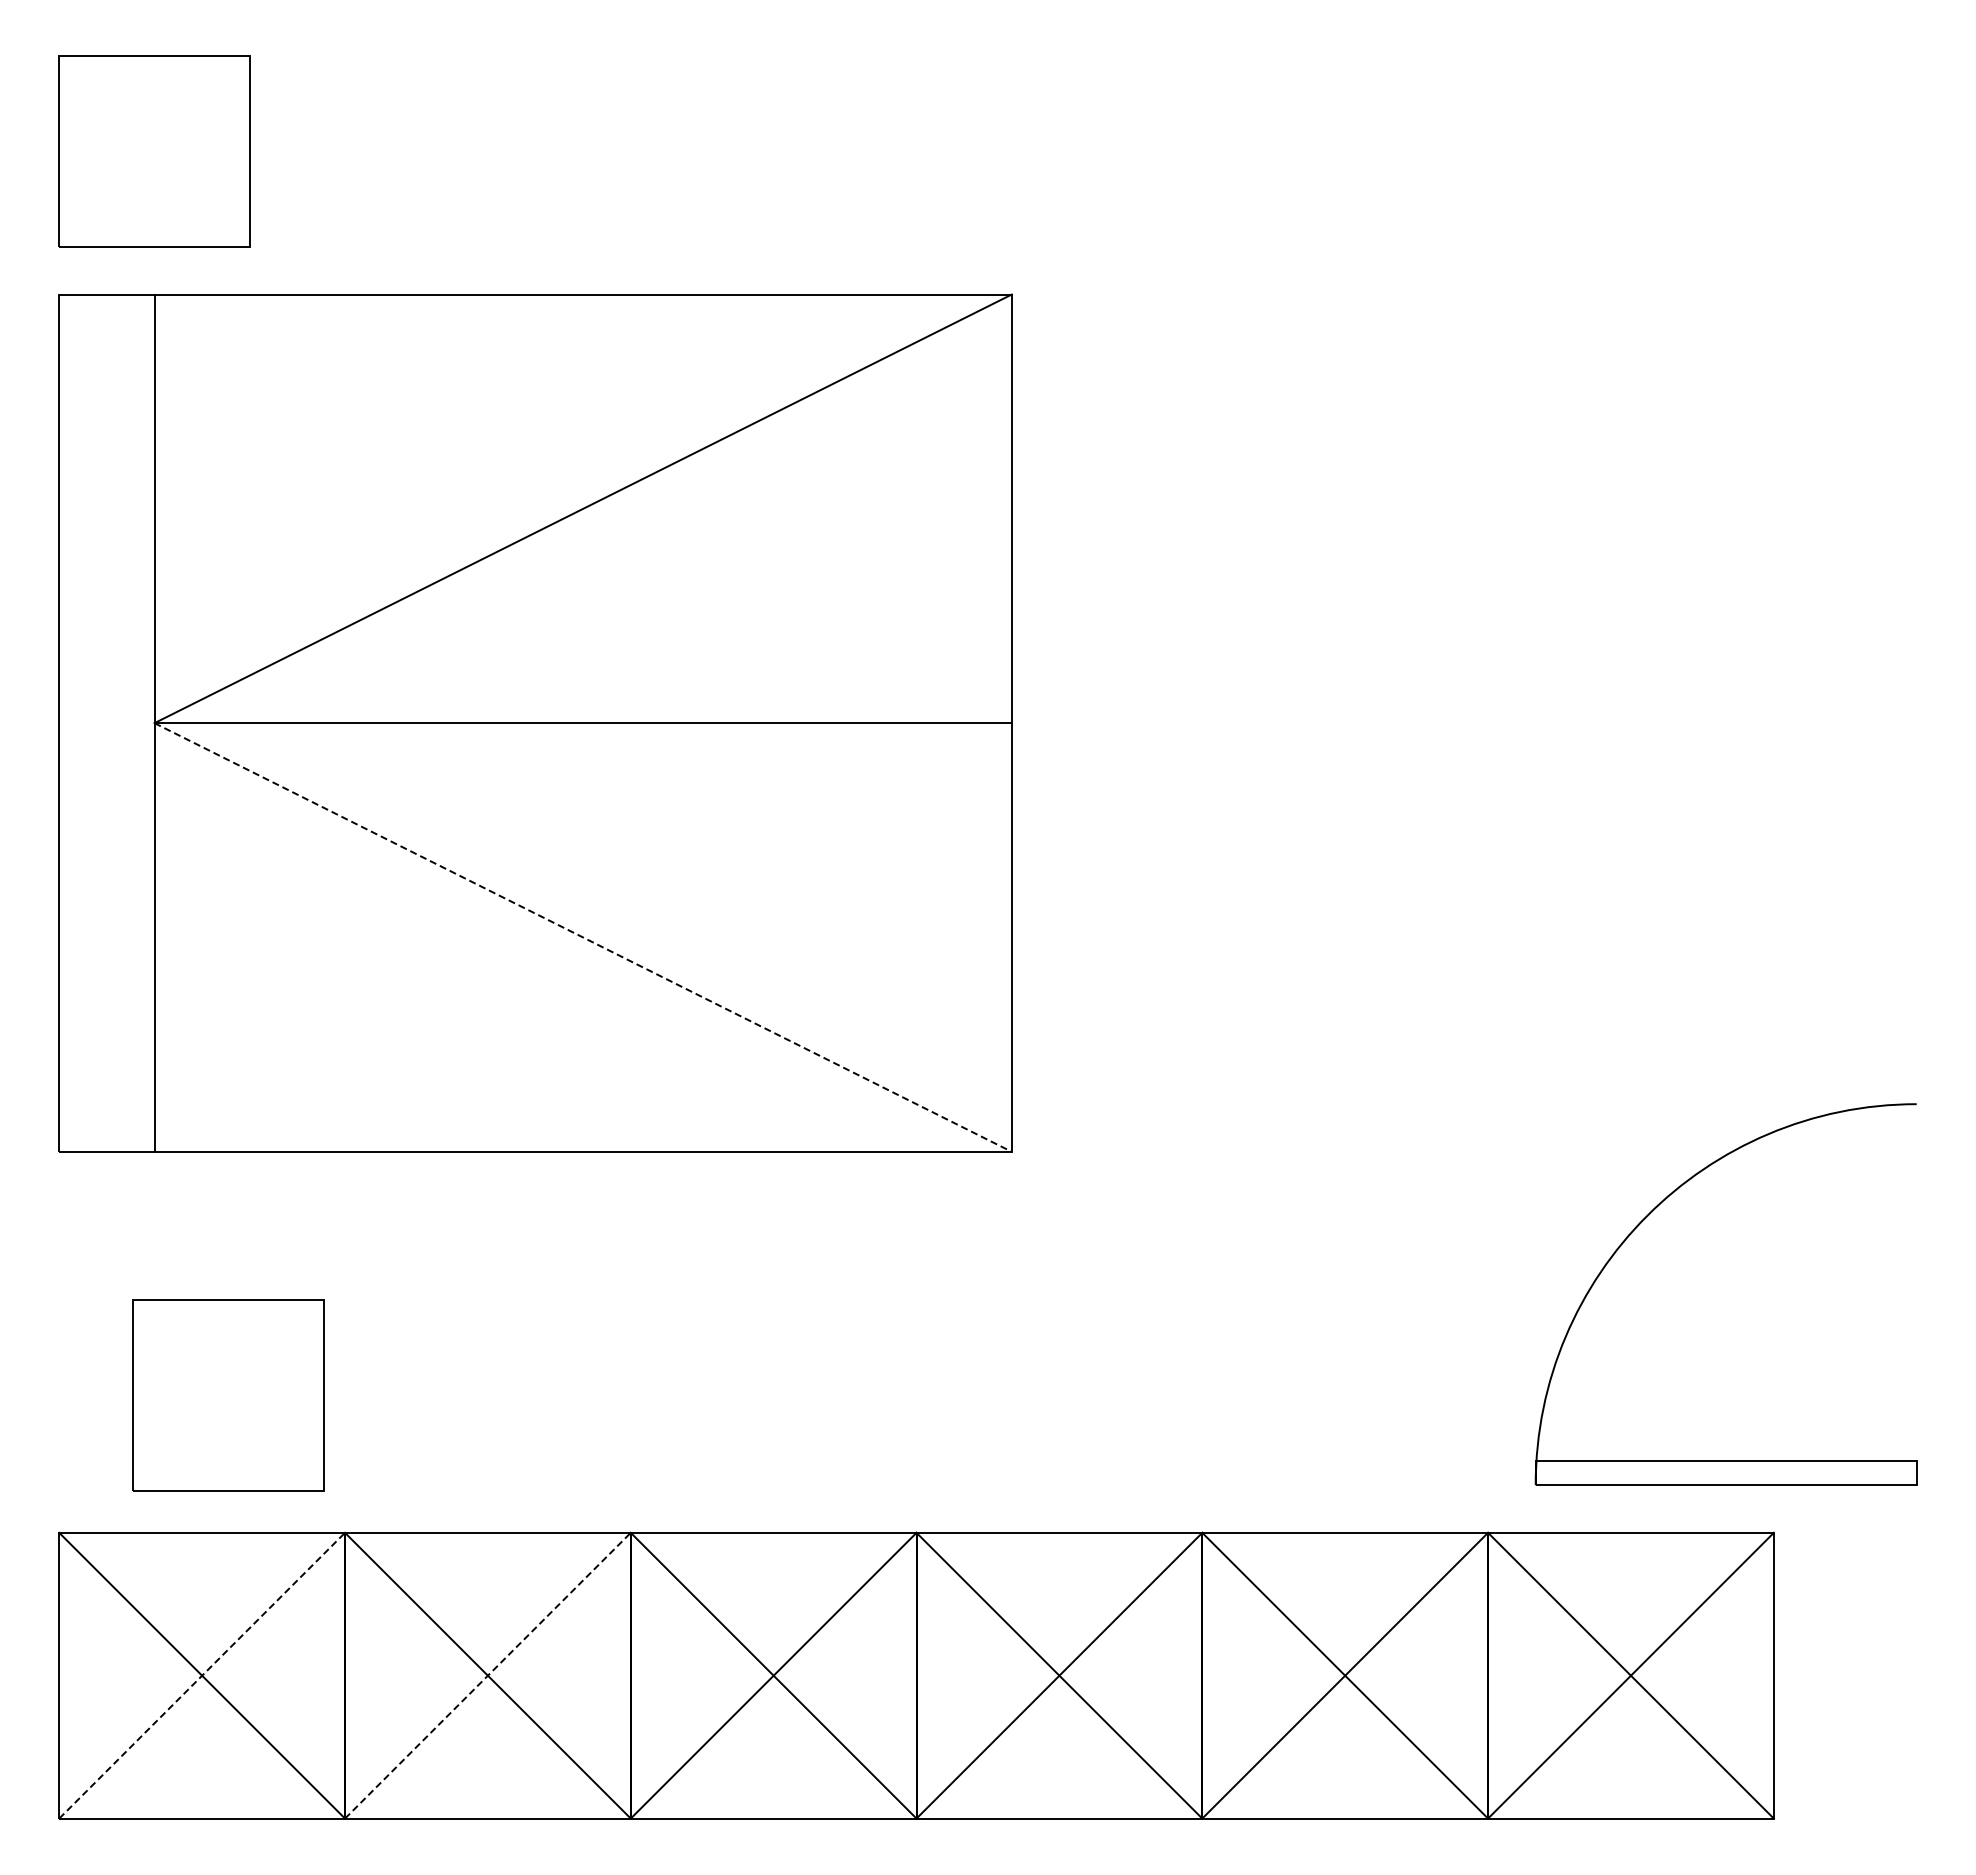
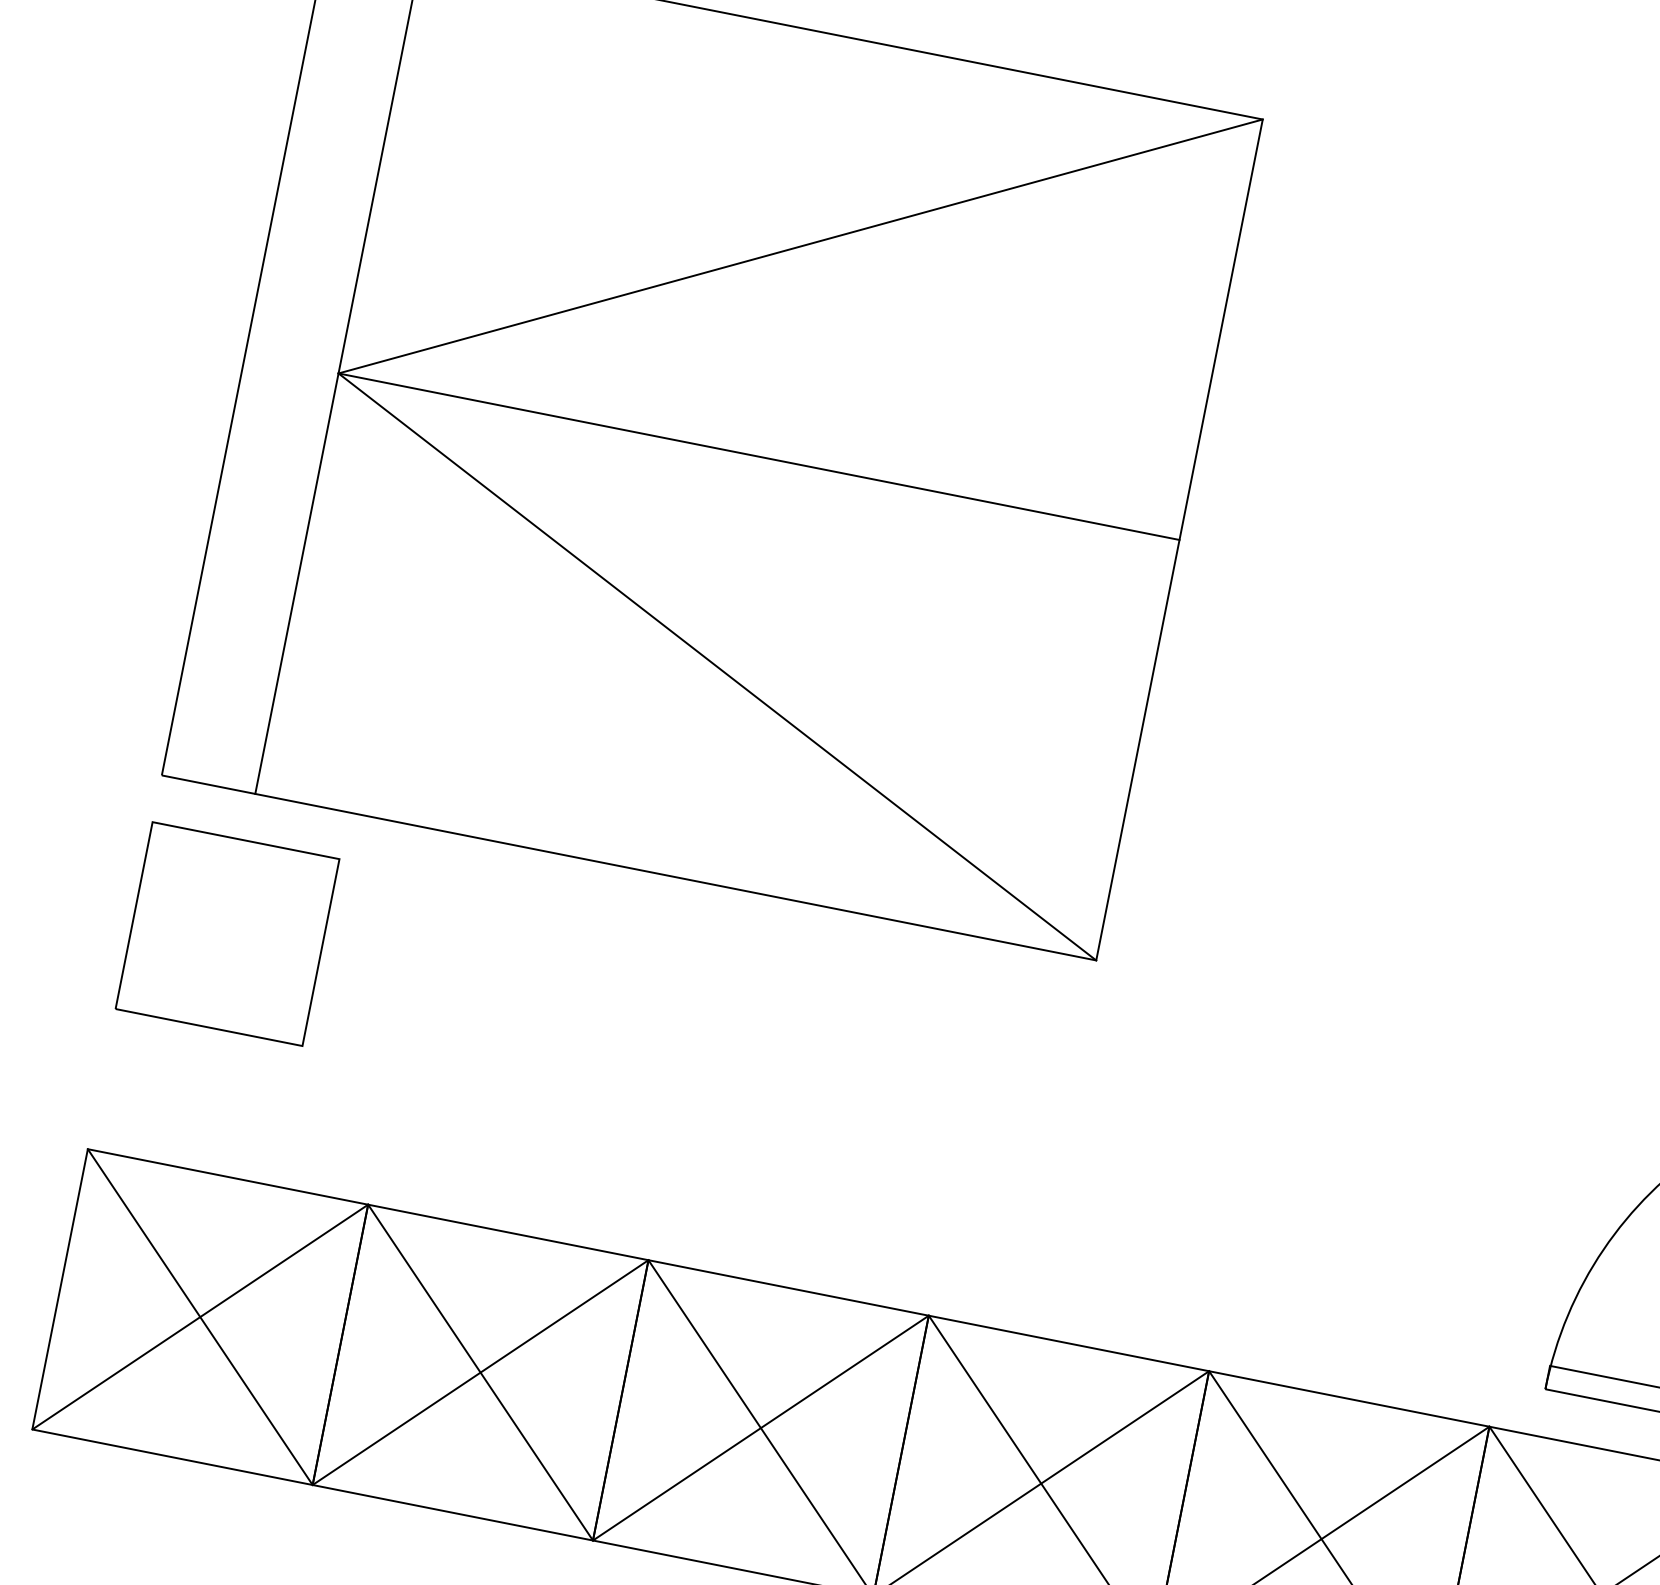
line: (583, 937) -> (717, 667), dashed -> solid
part: (228, 1395) -> (227, 933), moved
line: (202, 1675) -> (200, 1316), dashed -> solid
line: (488, 1675) -> (481, 1372), dashed -> solid

